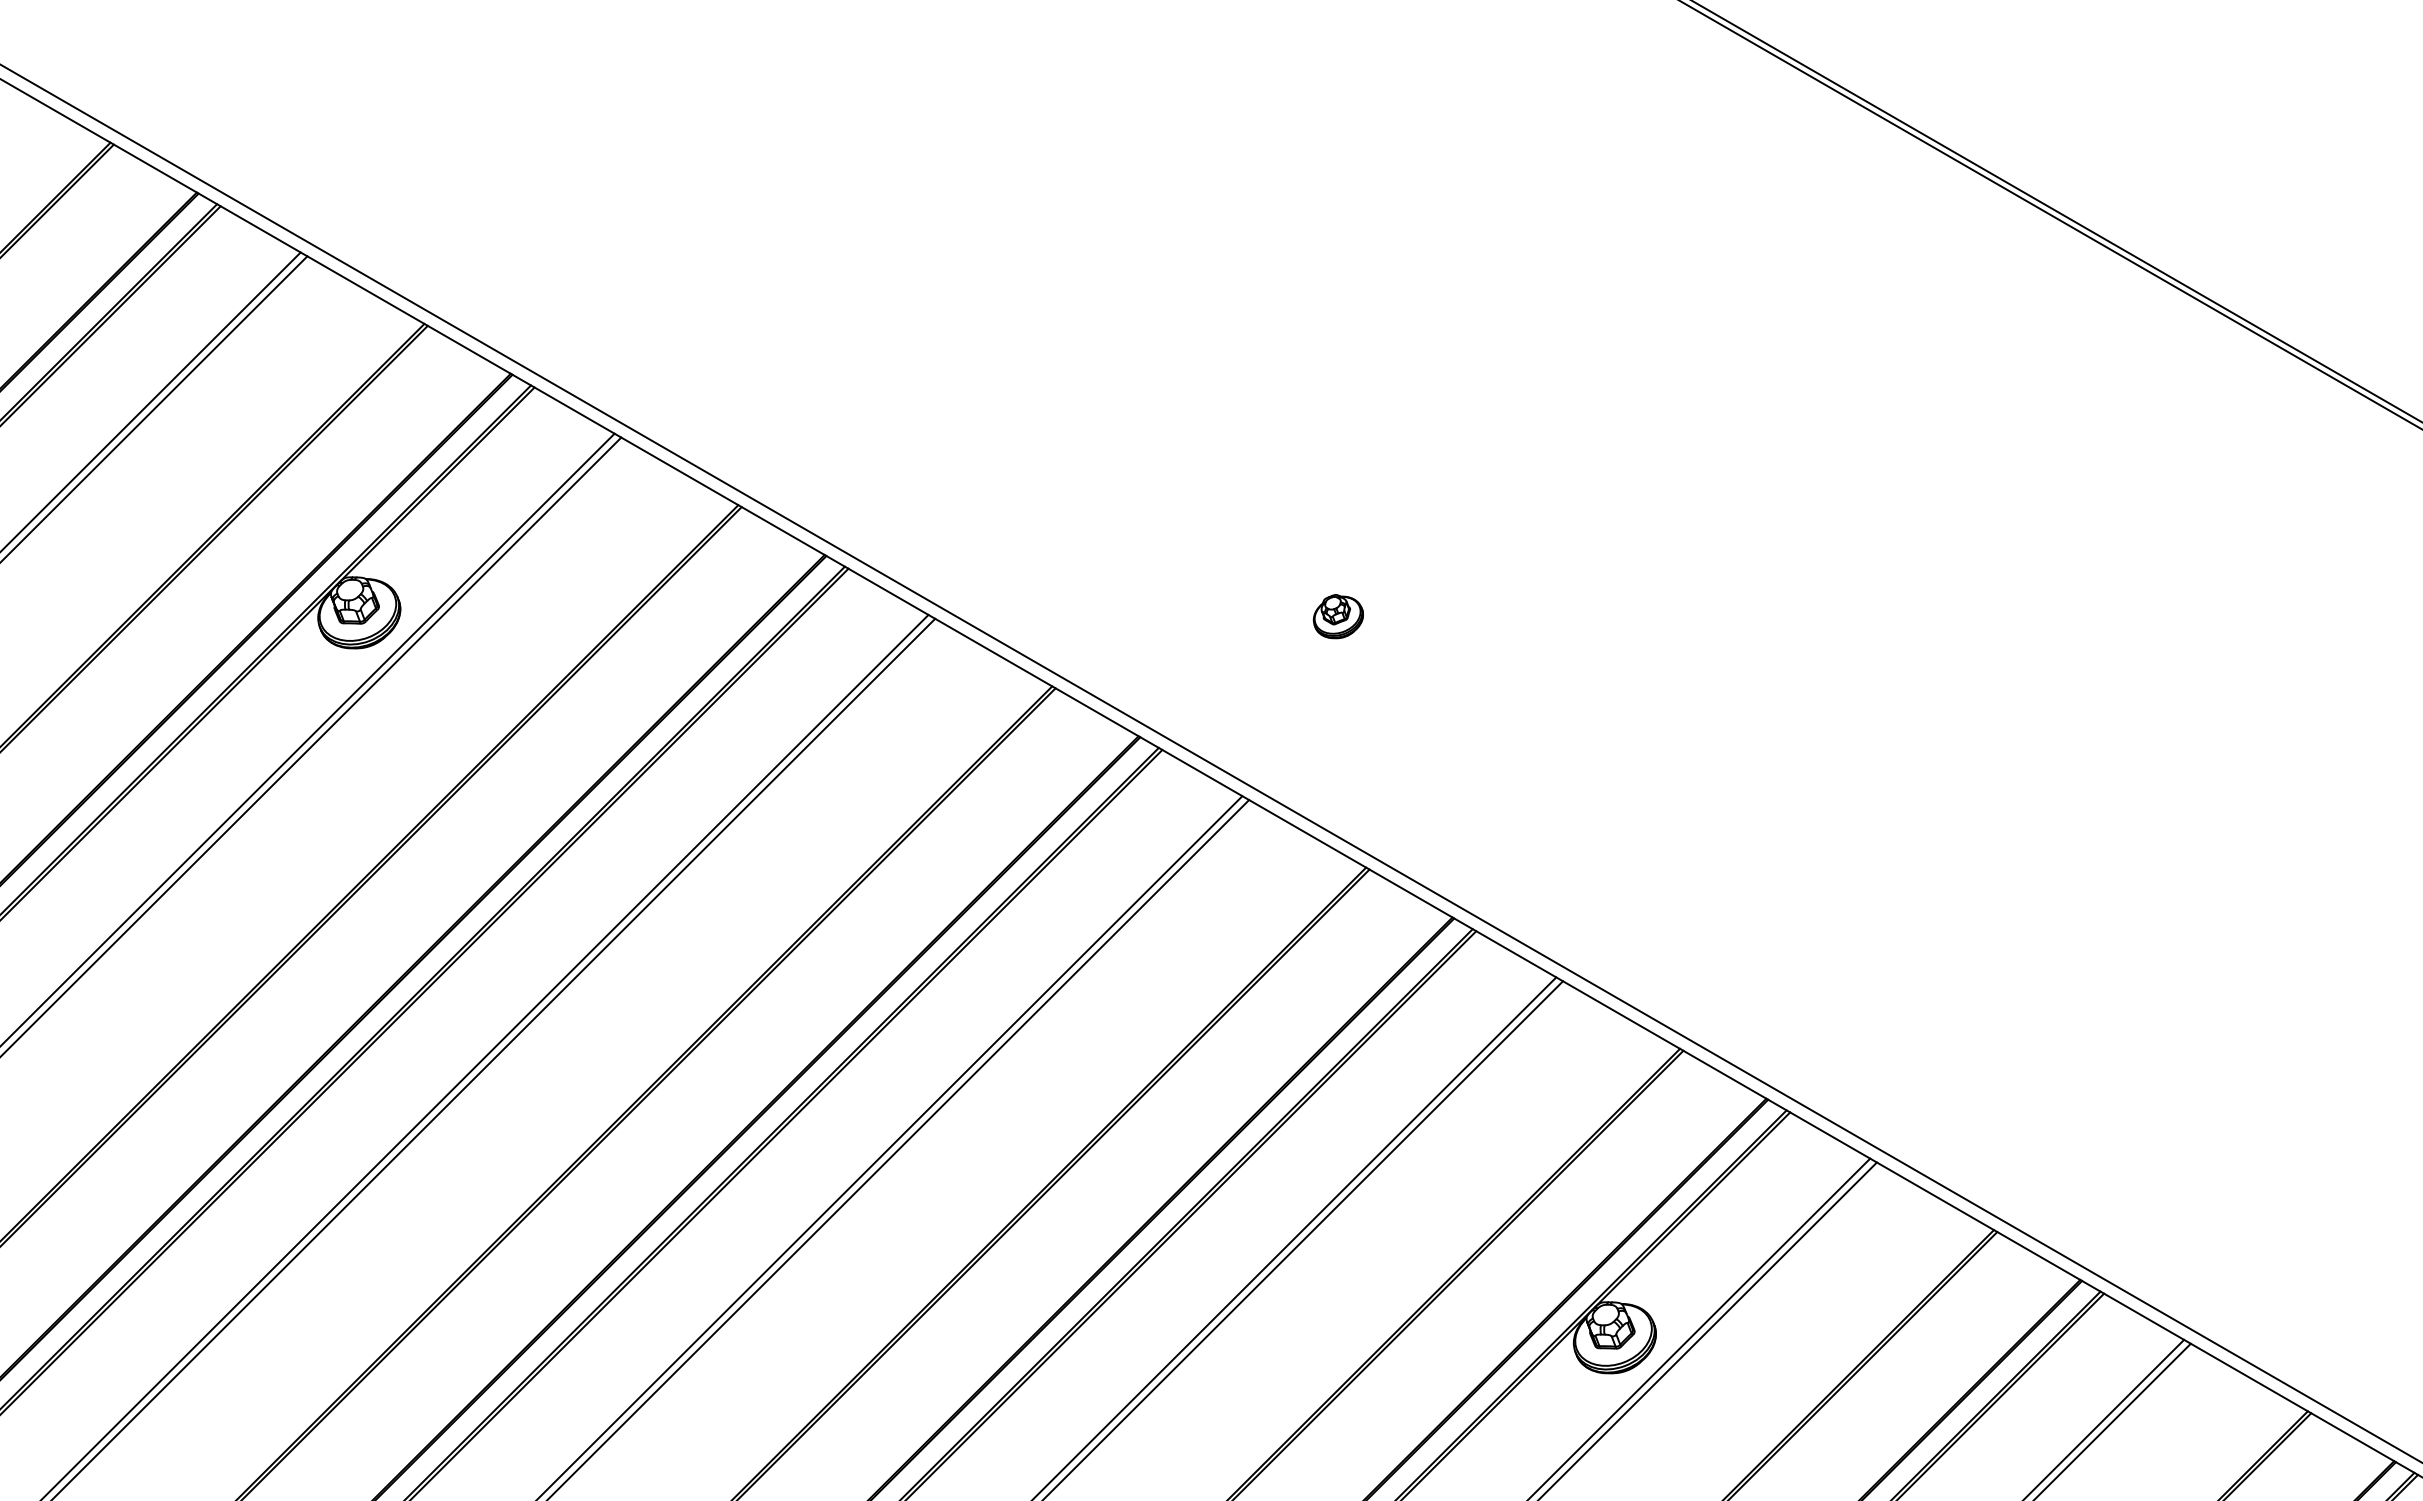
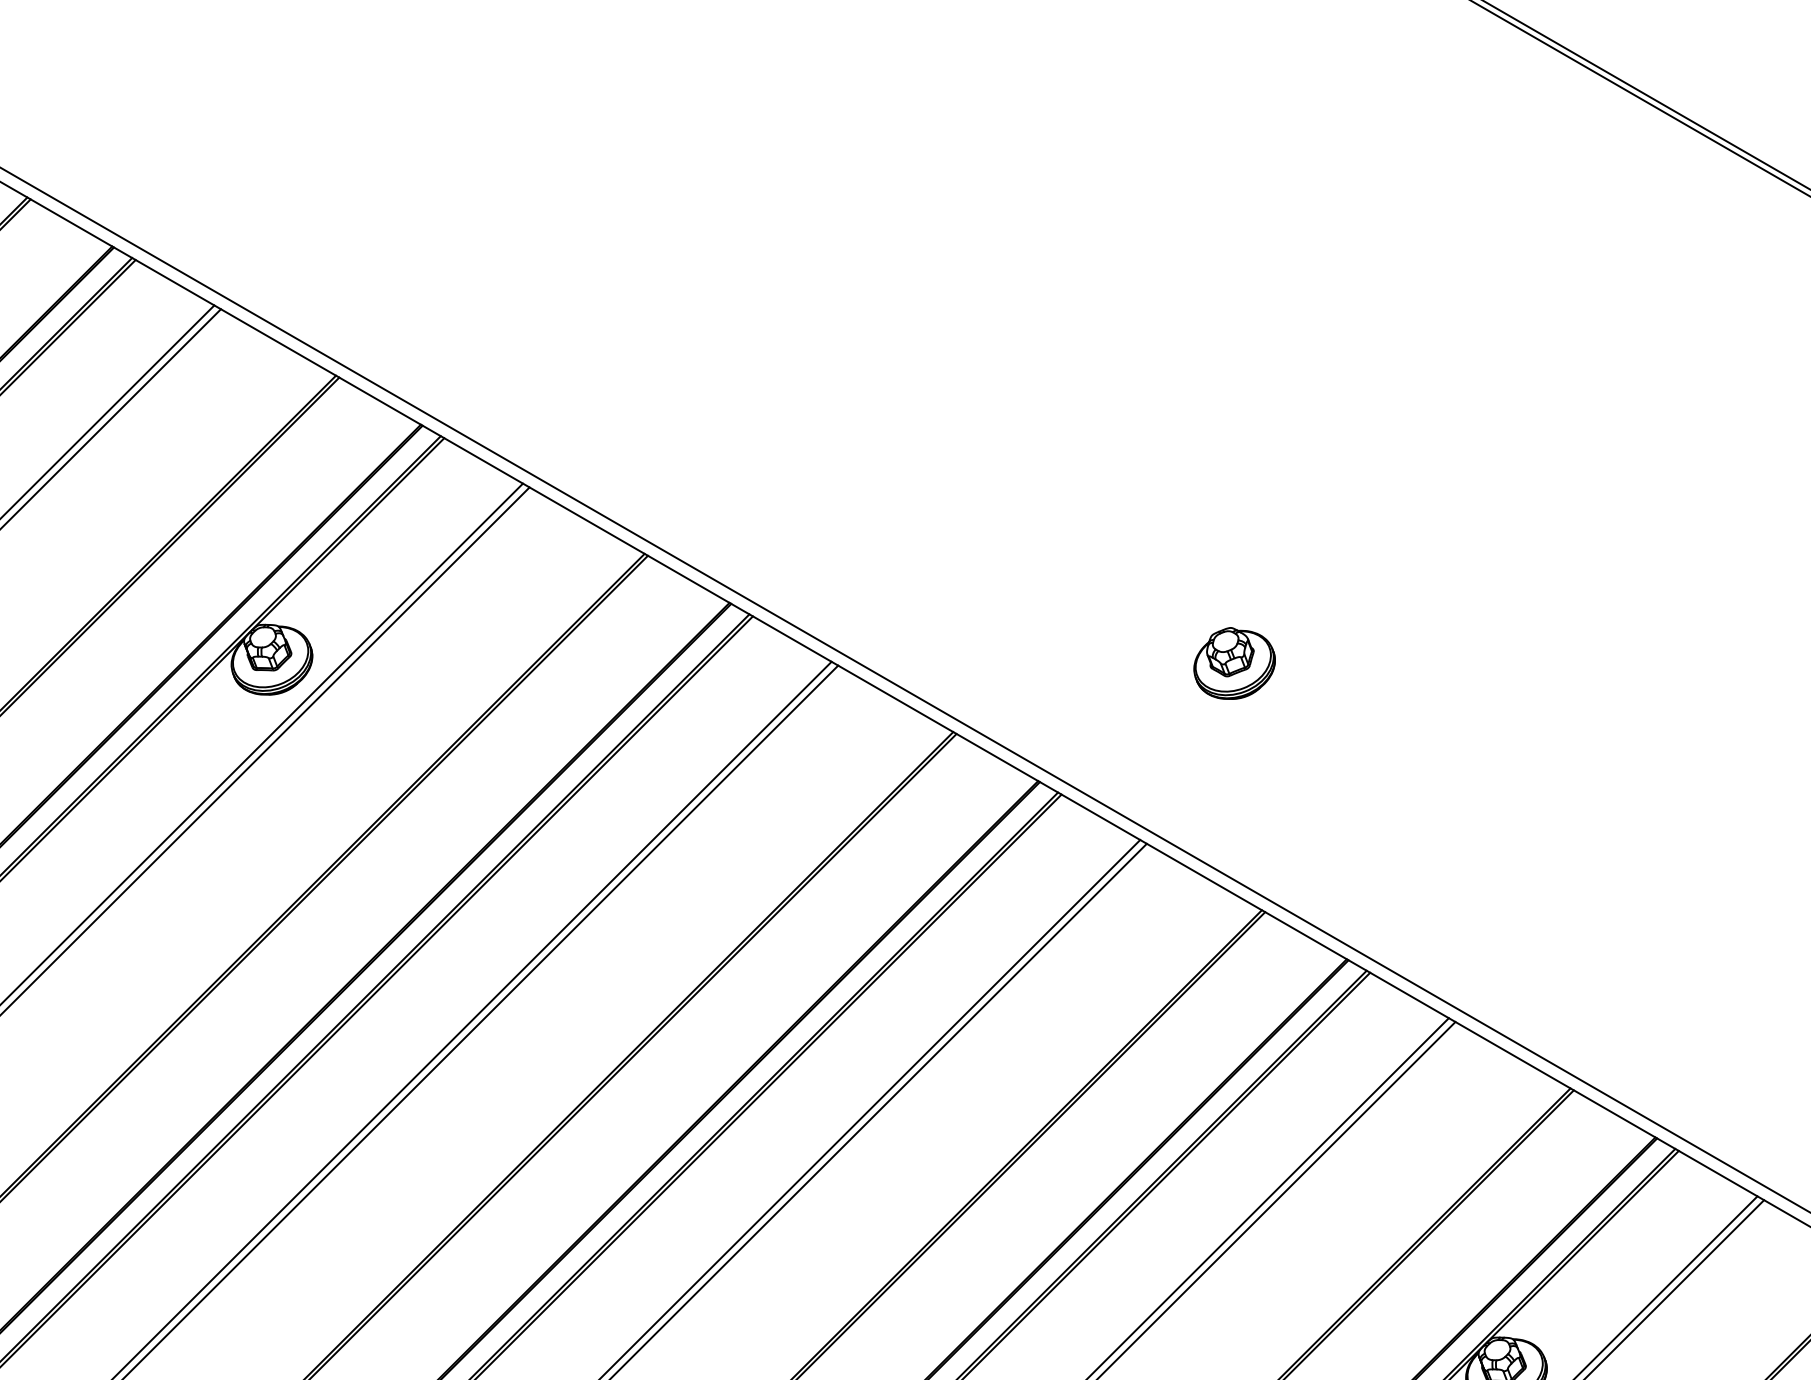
part: (1338, 616) -> (1234, 663), size x1.67

